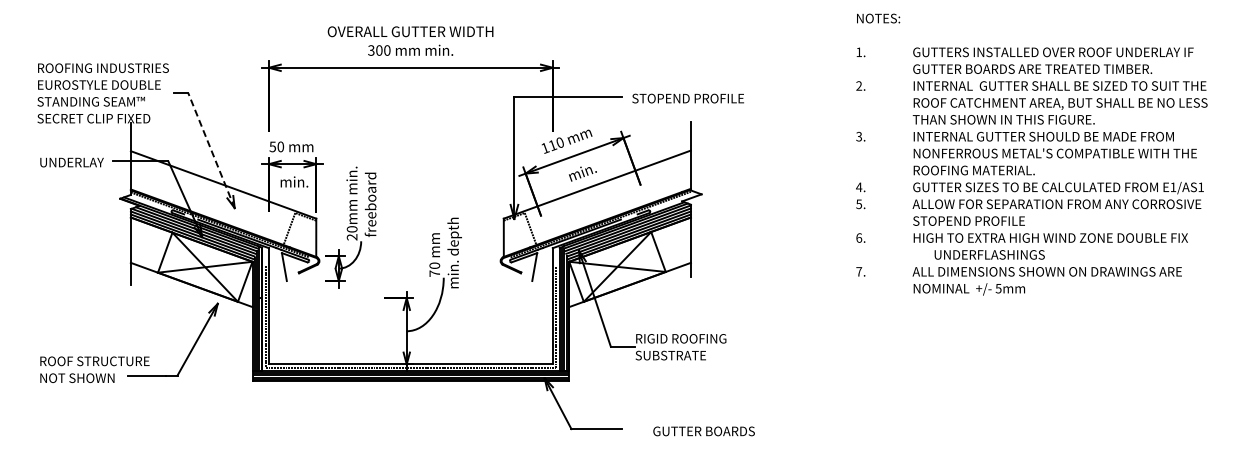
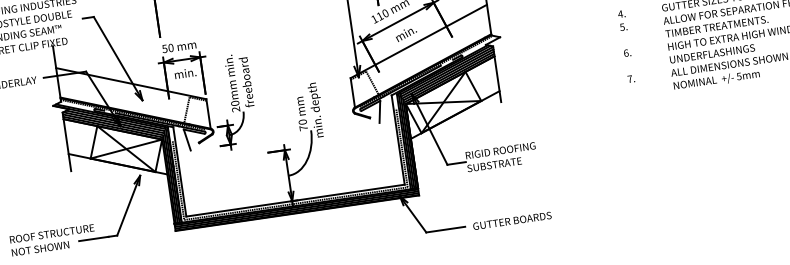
line: (211, 150) -> (118, 58), dashed -> solid
text: (978, 220) -> (716, 26), STOPEND PROFILE -> TIMBER TREATMENTS.
text: (989, 254) -> (712, 53), moved
text: (703, 431) -> (511, 221), moved

